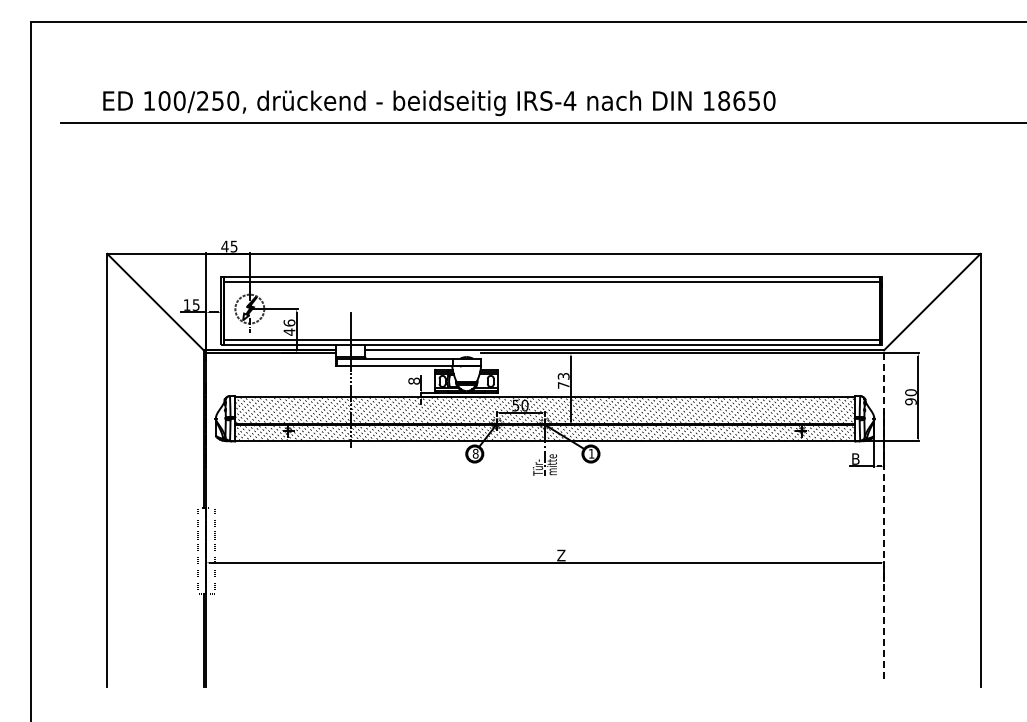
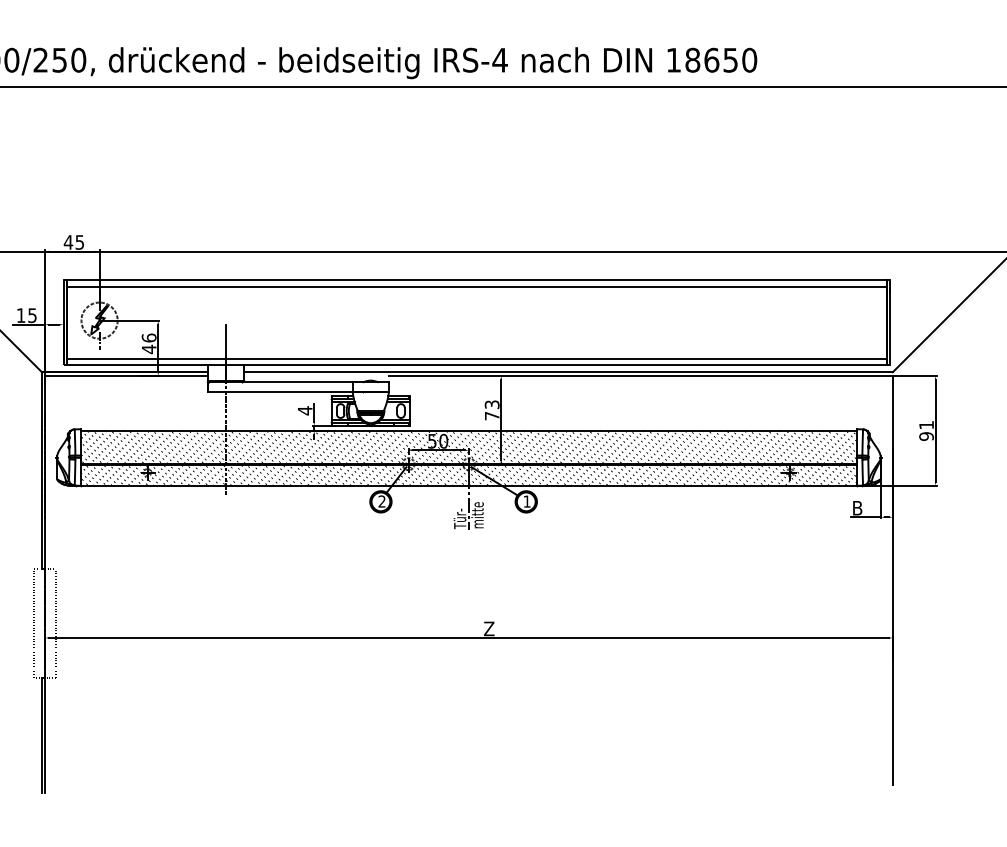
text: (413, 380) -> (304, 409), 8 -> 4
text: (910, 392) -> (925, 424), 90 -> 91
text: (475, 453) -> (381, 501), 8 -> 2
line: (884, 516) -> (893, 580), dashed -> solid

